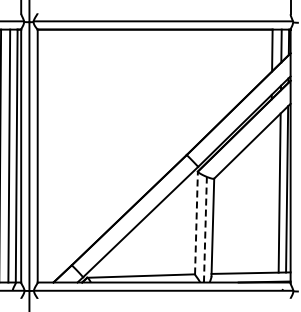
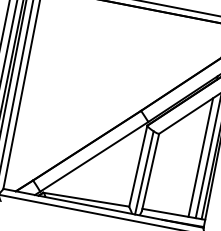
line: (270, 197) -> (200, 157), added
line: (196, 222) -> (138, 165), dashed -> solid
line: (205, 229) -> (144, 172), dashed -> solid

